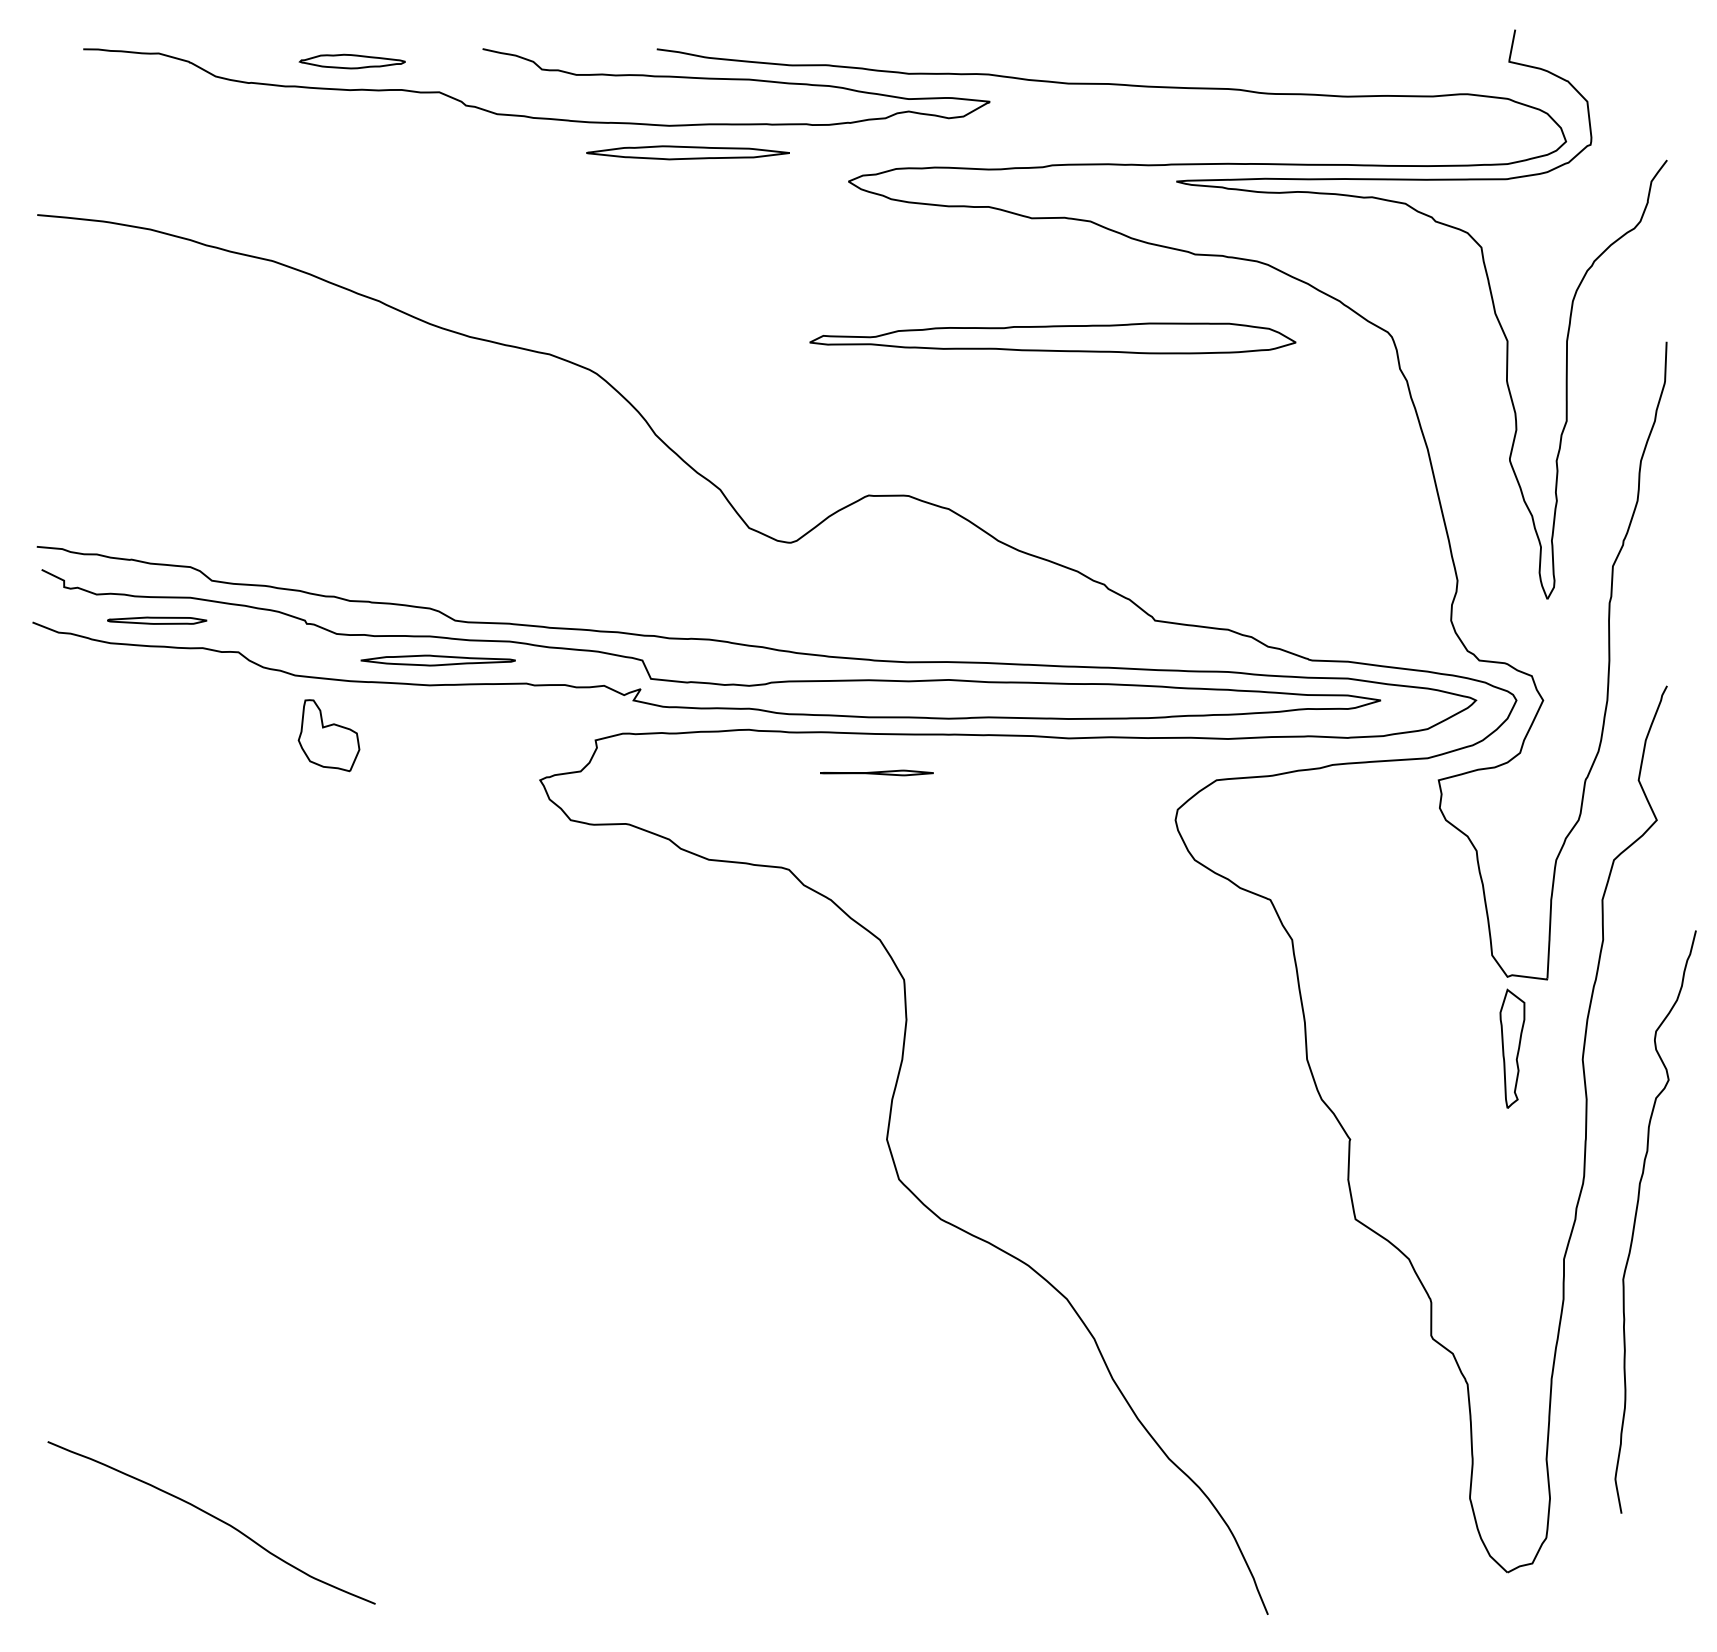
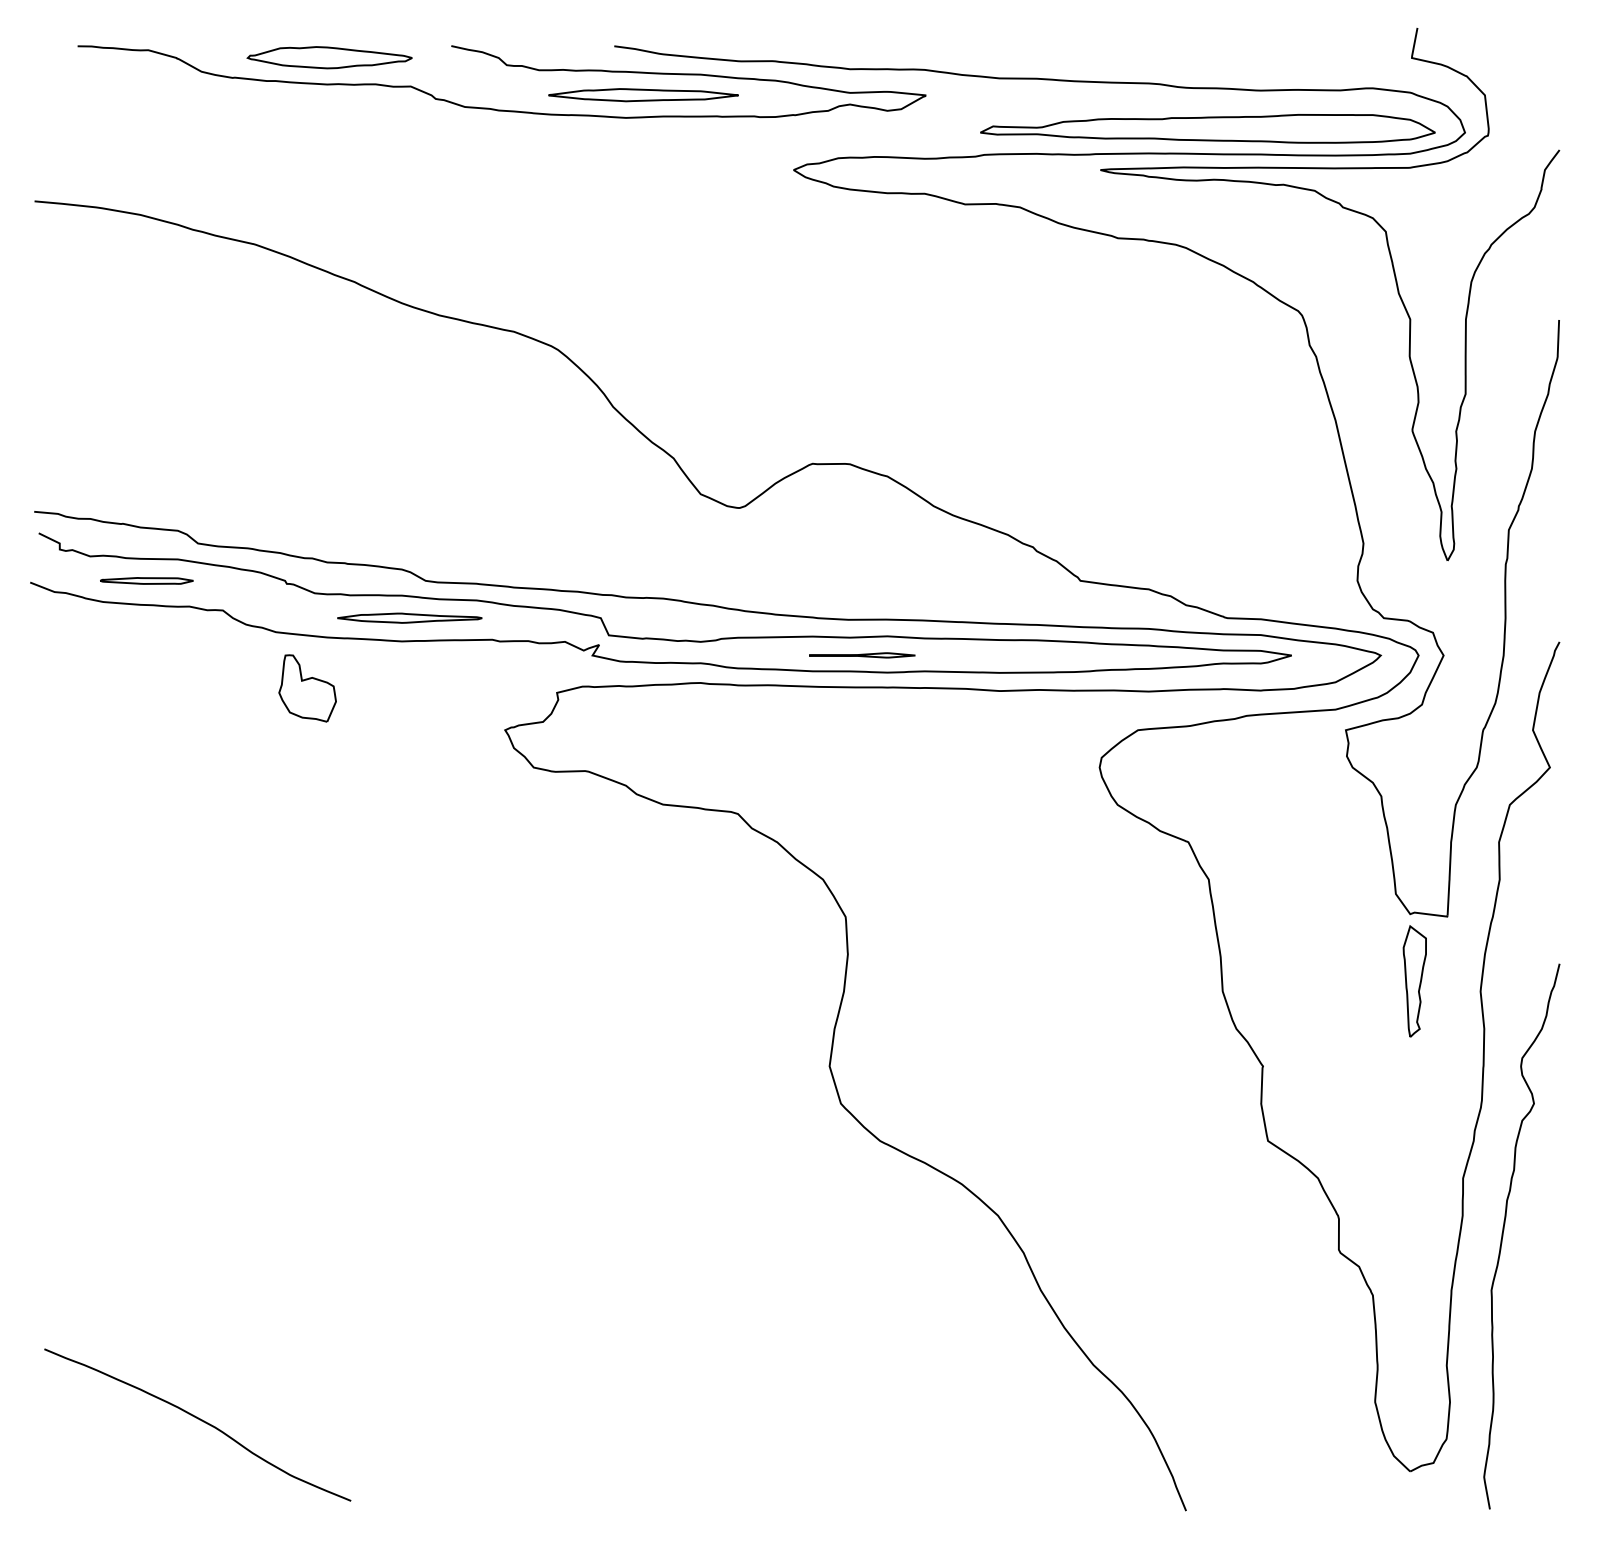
part: (352, 61) -> (329, 57), size x1.67
part: (688, 153) -> (643, 95), moved
part: (1052, 338) -> (1207, 128), moved
part: (877, 773) -> (862, 655), moved
curve: (1636, 1221) -> (1503, 1236), moved

